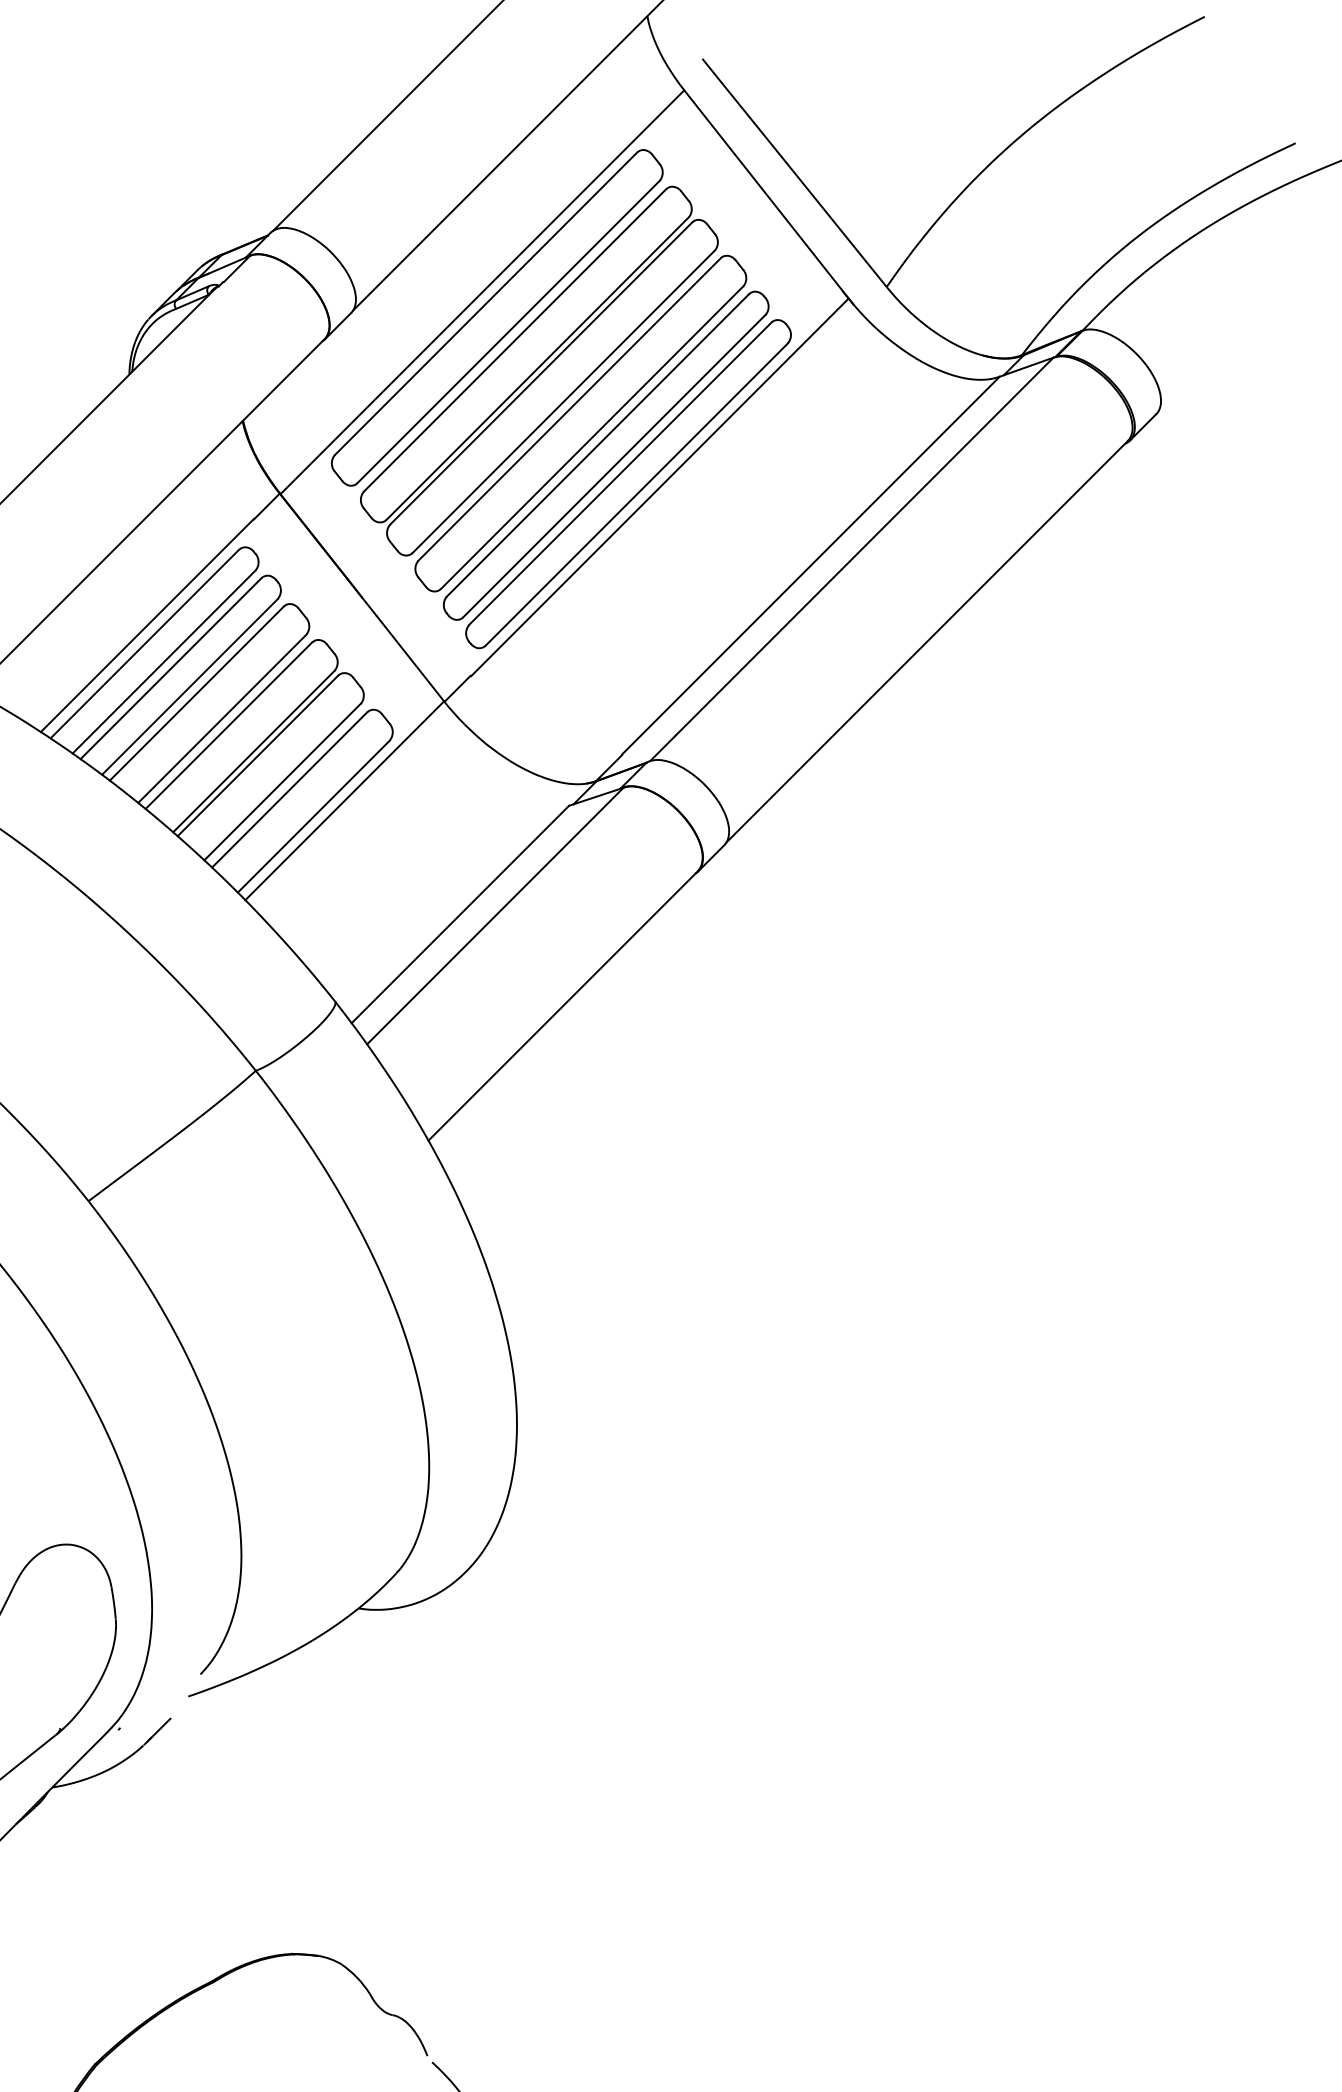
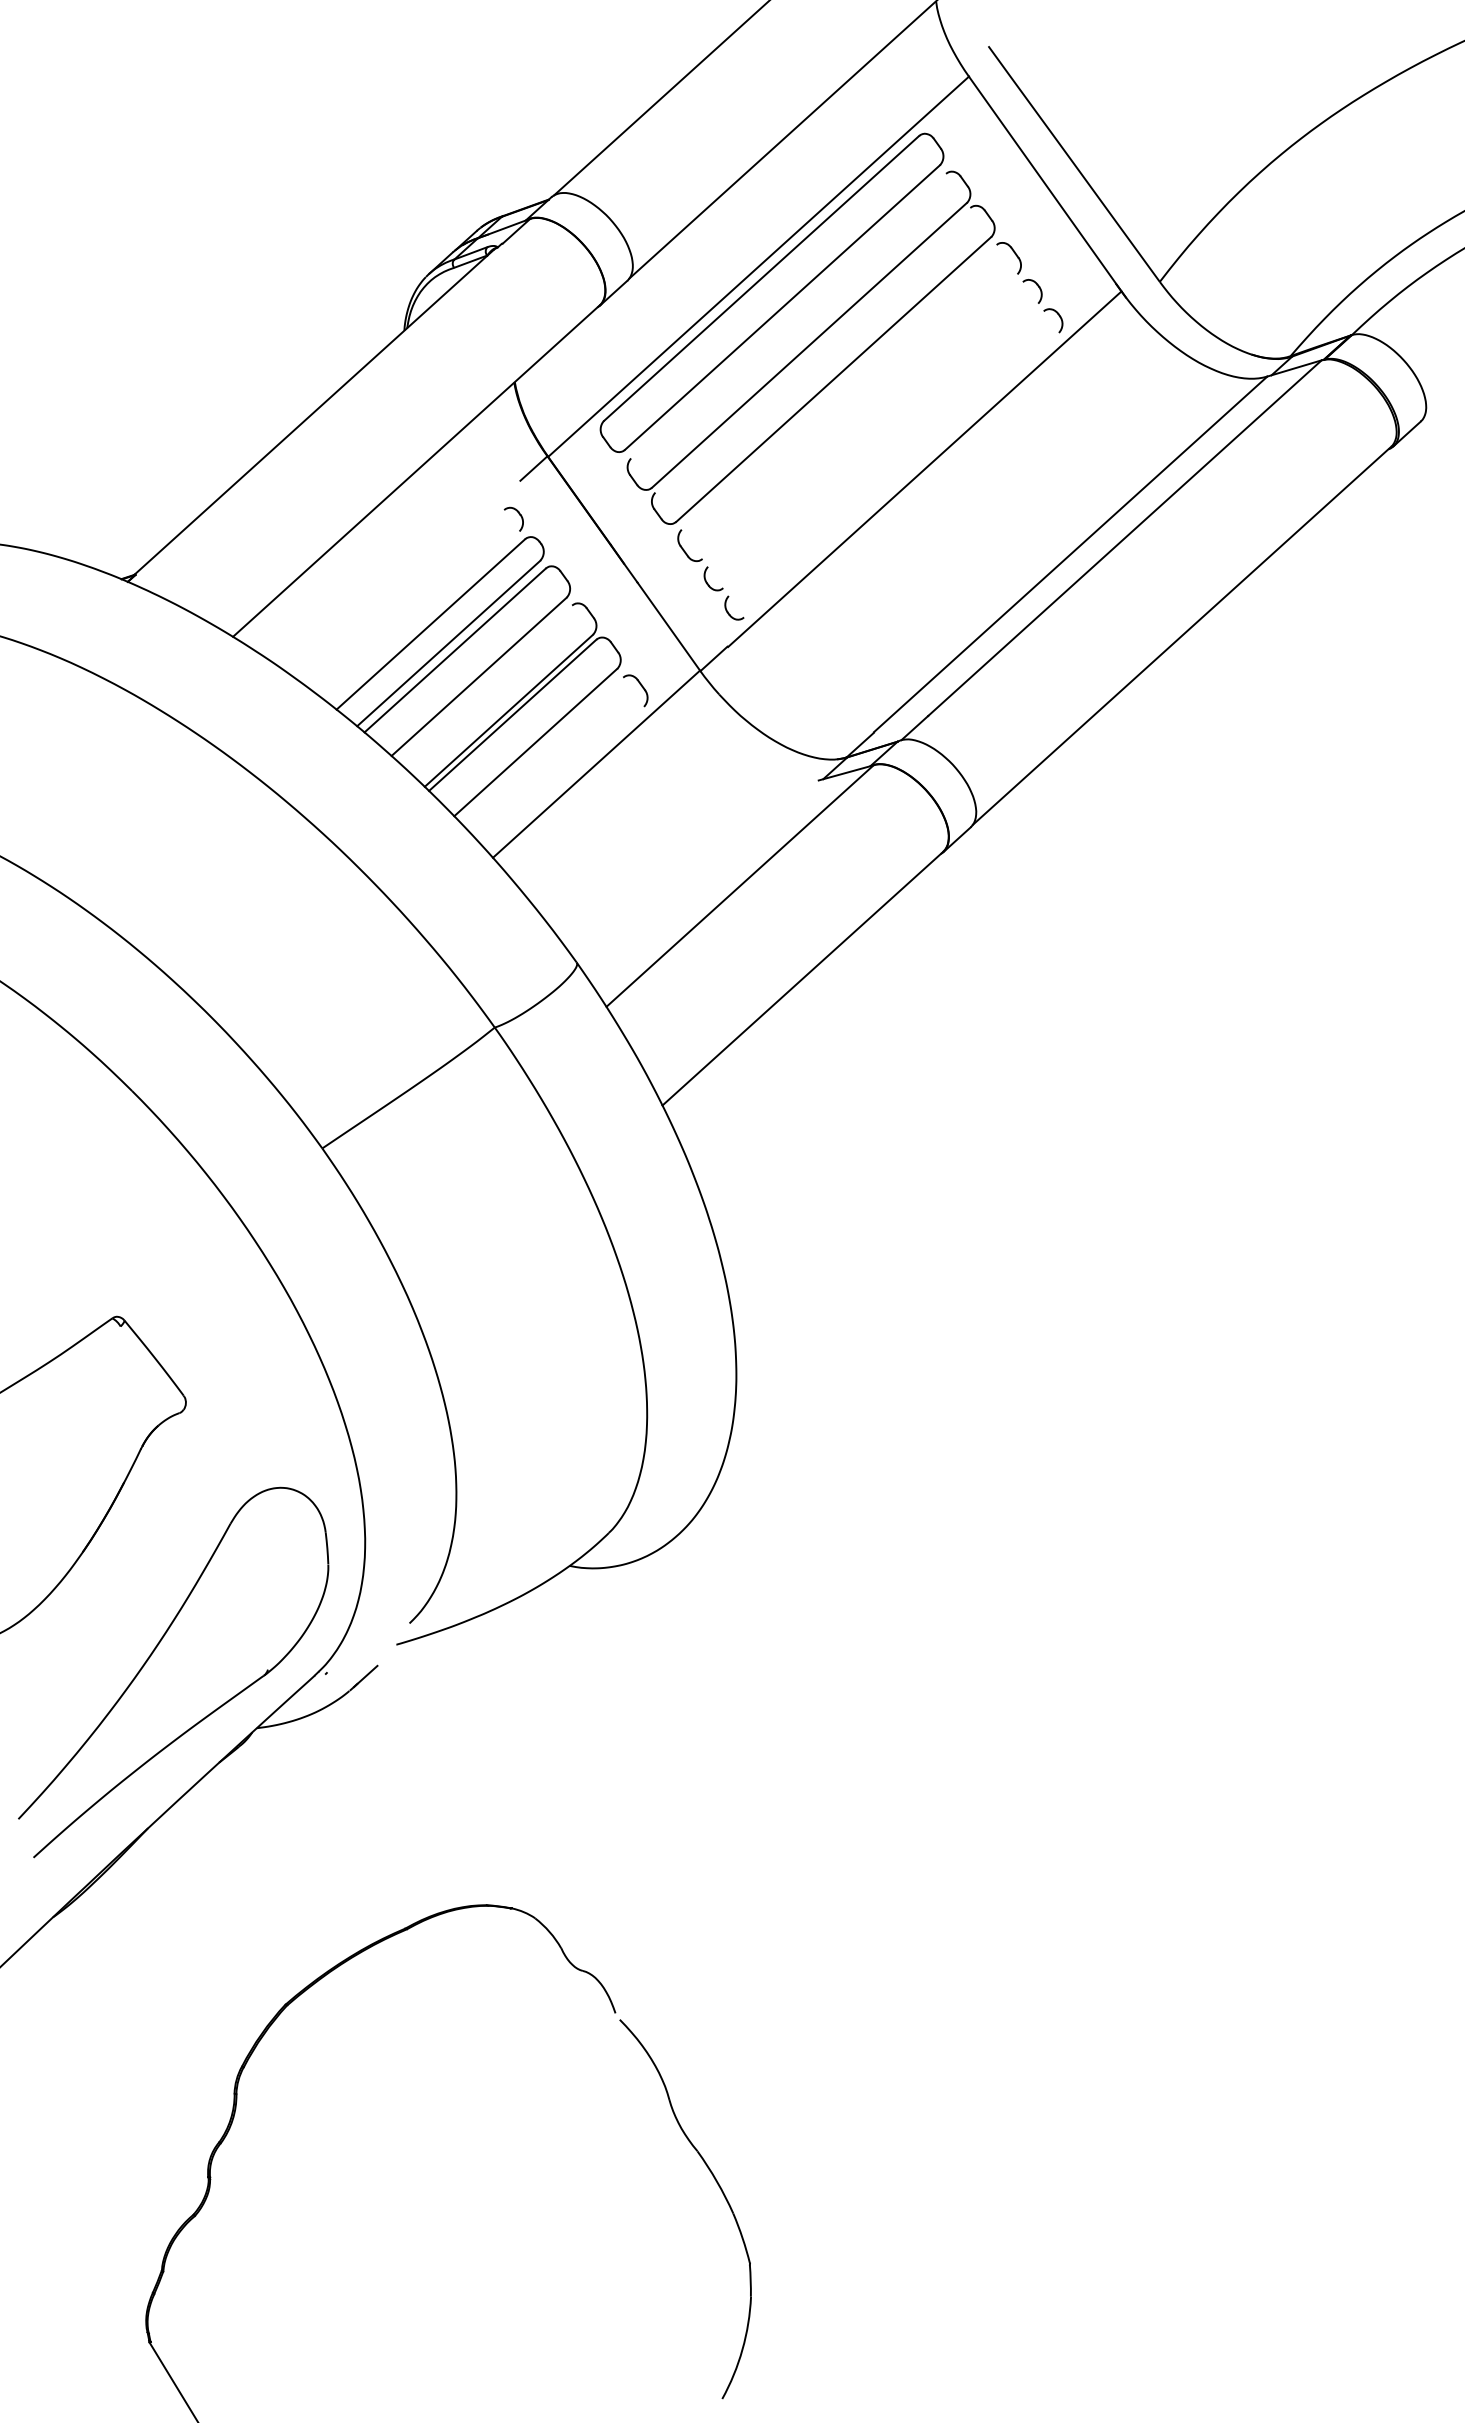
line: (514, 339) -> (788, 315), removed
line: (540, 373) -> (812, 350), removed
line: (568, 409) -> (838, 387), removed
line: (591, 437) -> (859, 416), removed
line: (597, 445) -> (865, 424), removed
line: (614, 465) -> (880, 445), removed
line: (619, 473) -> (885, 453), removed
line: (636, 493) -> (901, 474), removed
line: (147, 625) -> (409, 580), removed
line: (144, 643) -> (405, 598), removed
line: (164, 662) -> (424, 617), removed
line: (228, 725) -> (485, 683), removed
line: (289, 789) -> (542, 750), removed
line: (313, 815) -> (564, 777), removed
line: (460, 914) -> (705, 882), removed

